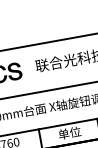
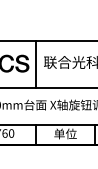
line: (27, 70) -> (35, 64), added

